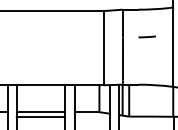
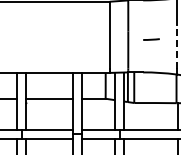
line: (147, 36) -> (151, 39), moved
line: (173, 57) -> (176, 46), solid -> dashed
line: (40, 117) -> (49, 103), removed

